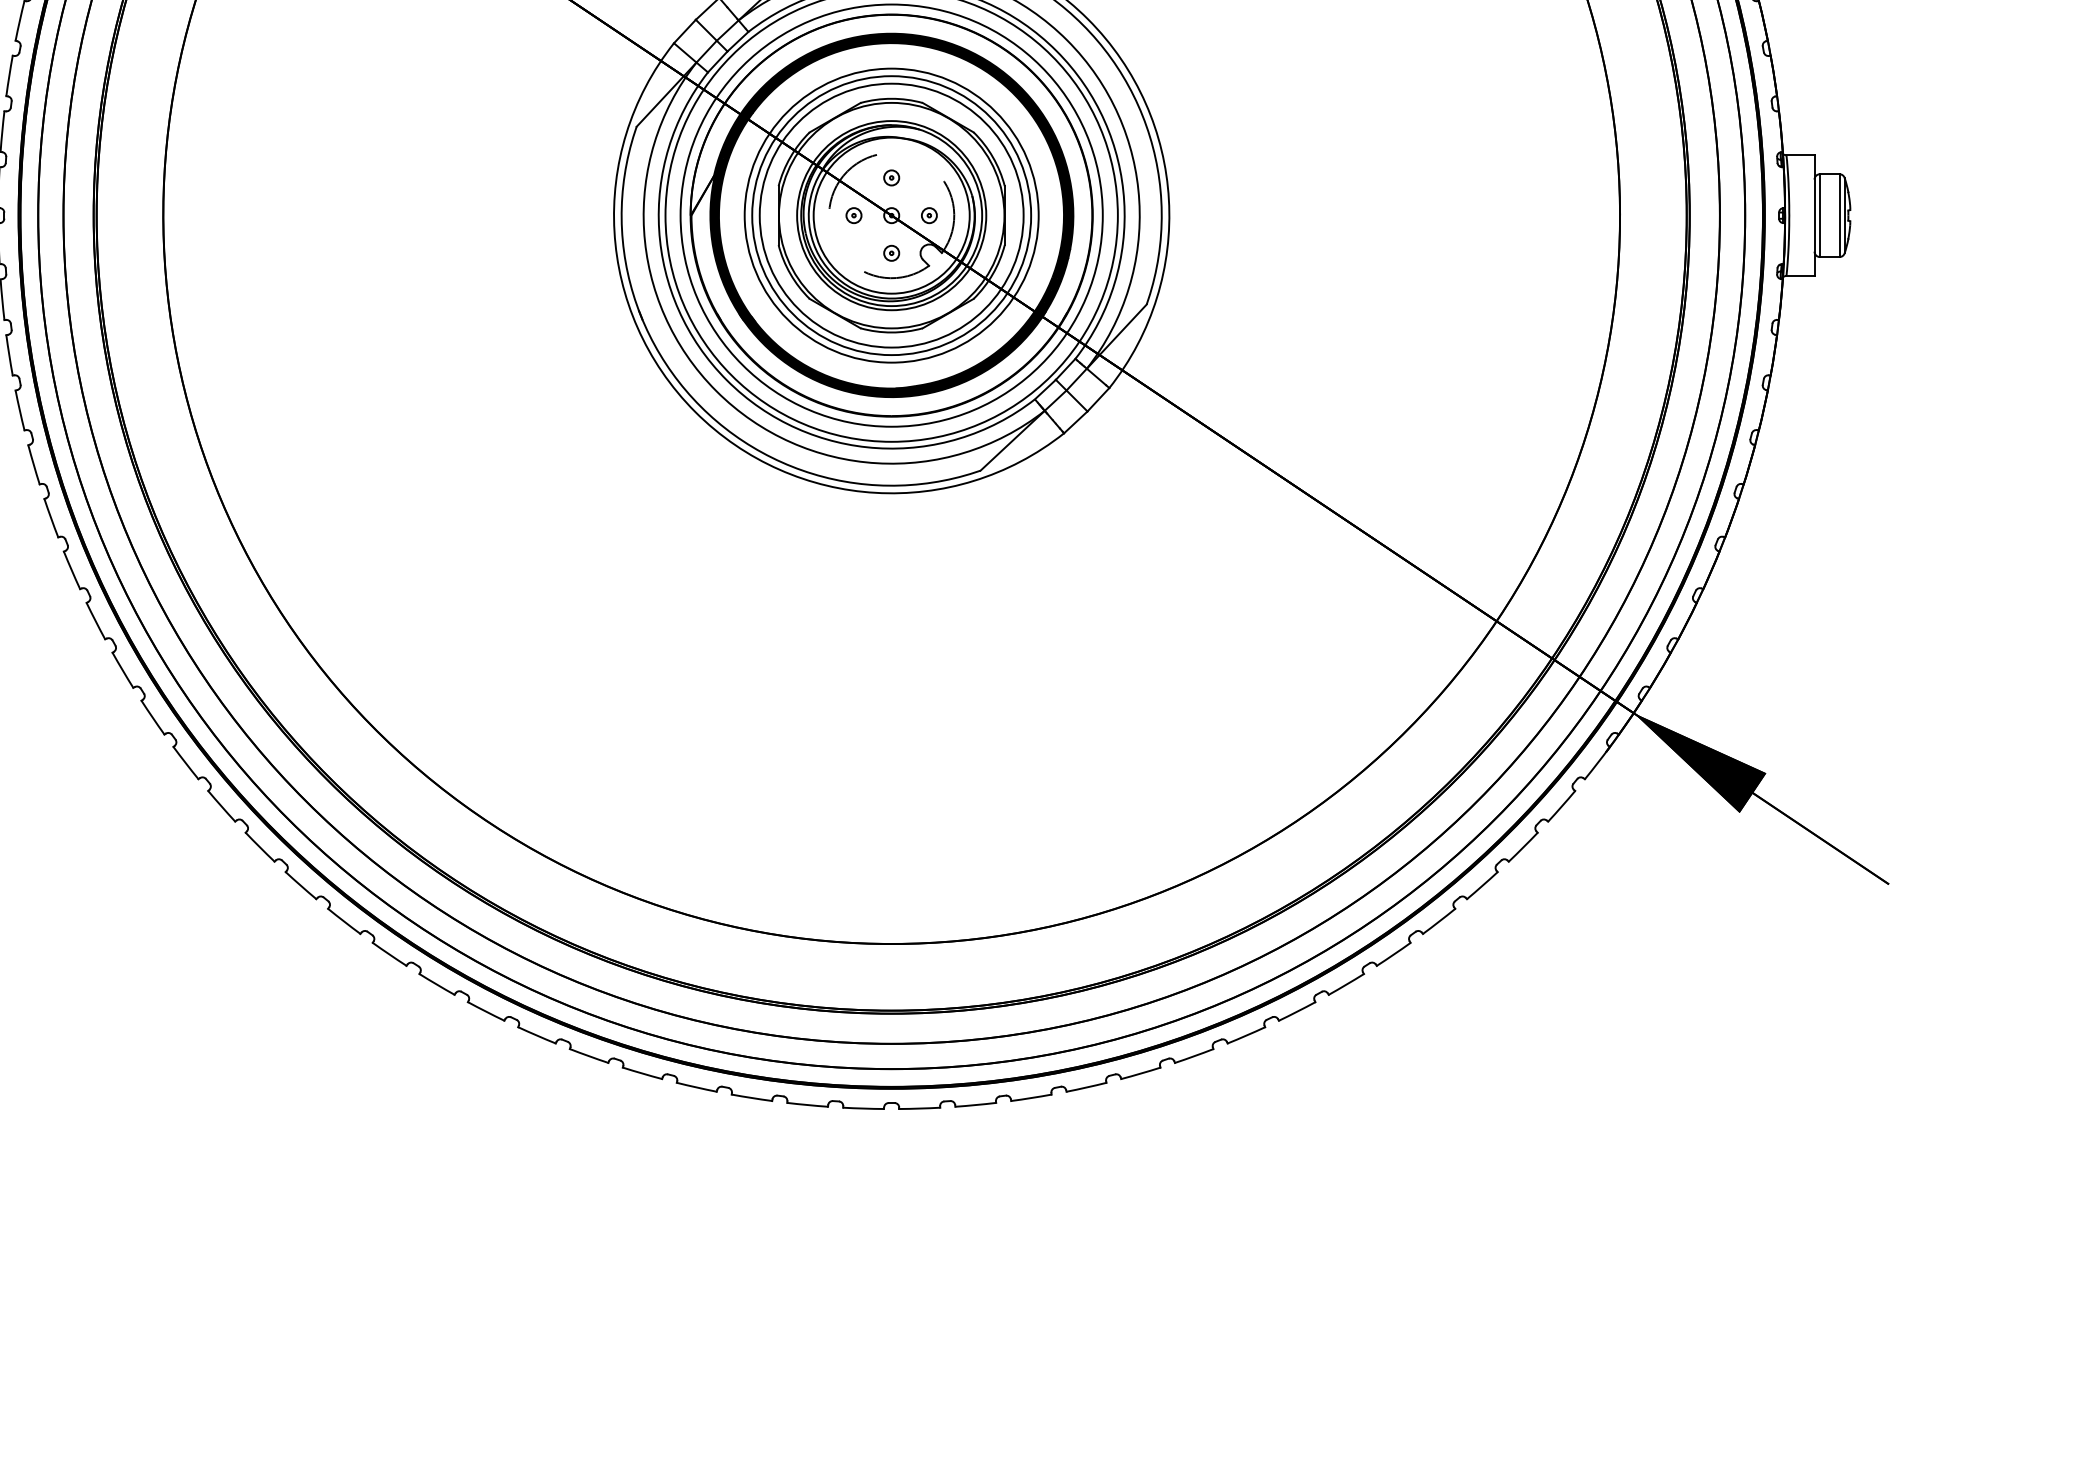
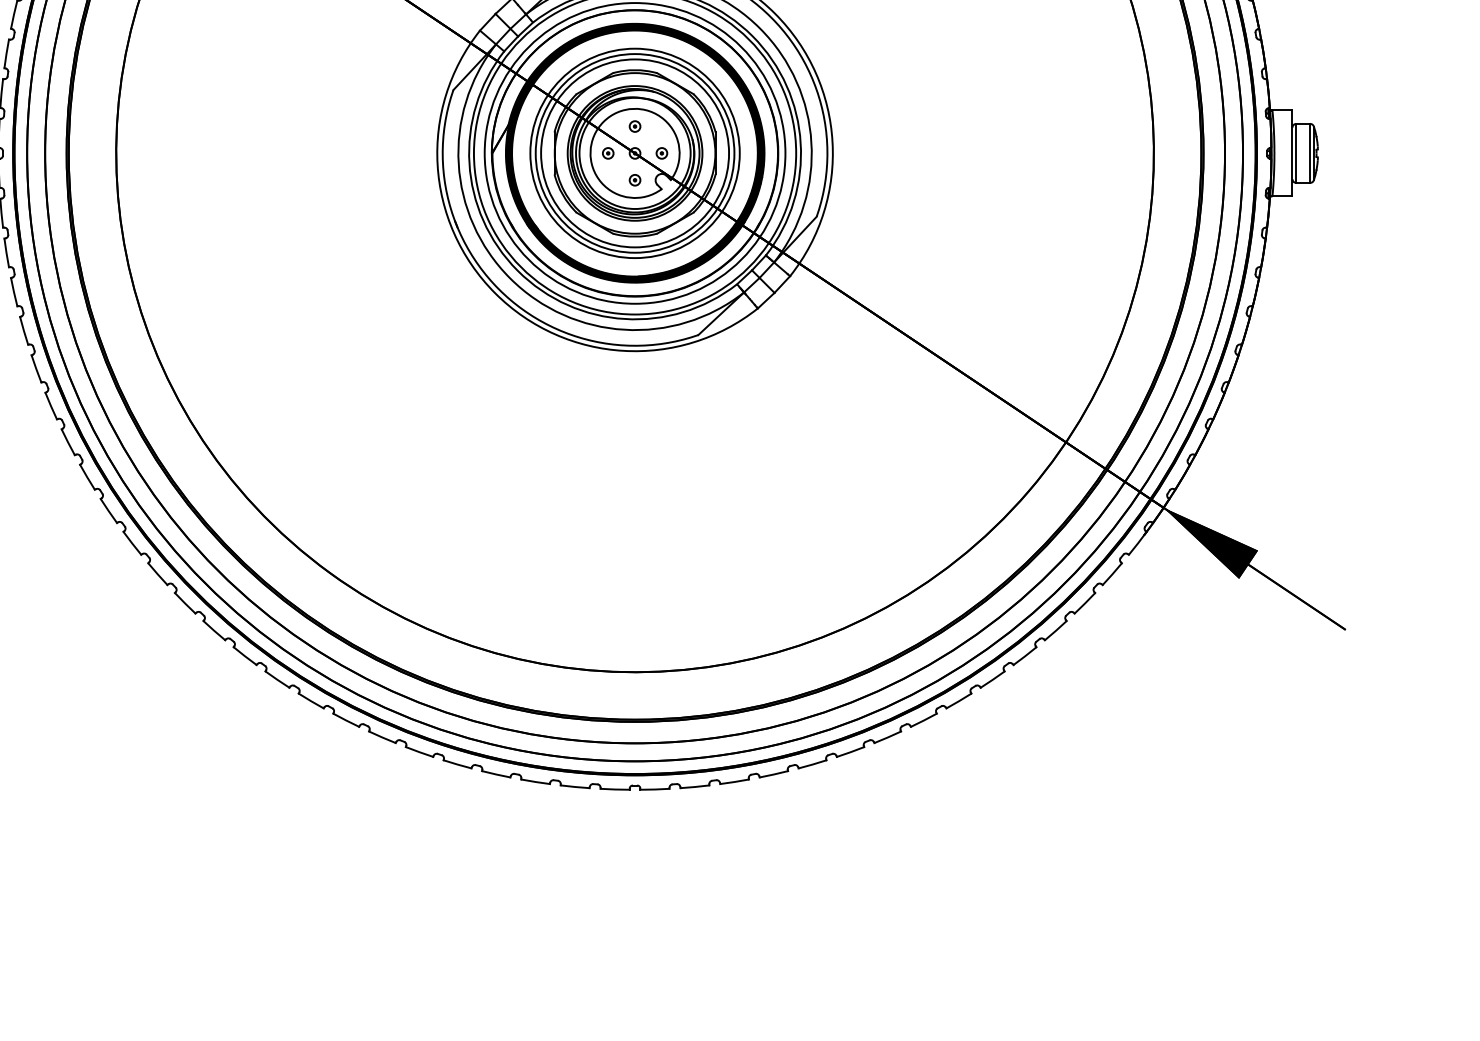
arc: (847, 171) -> (603, 121), dashed -> solid

